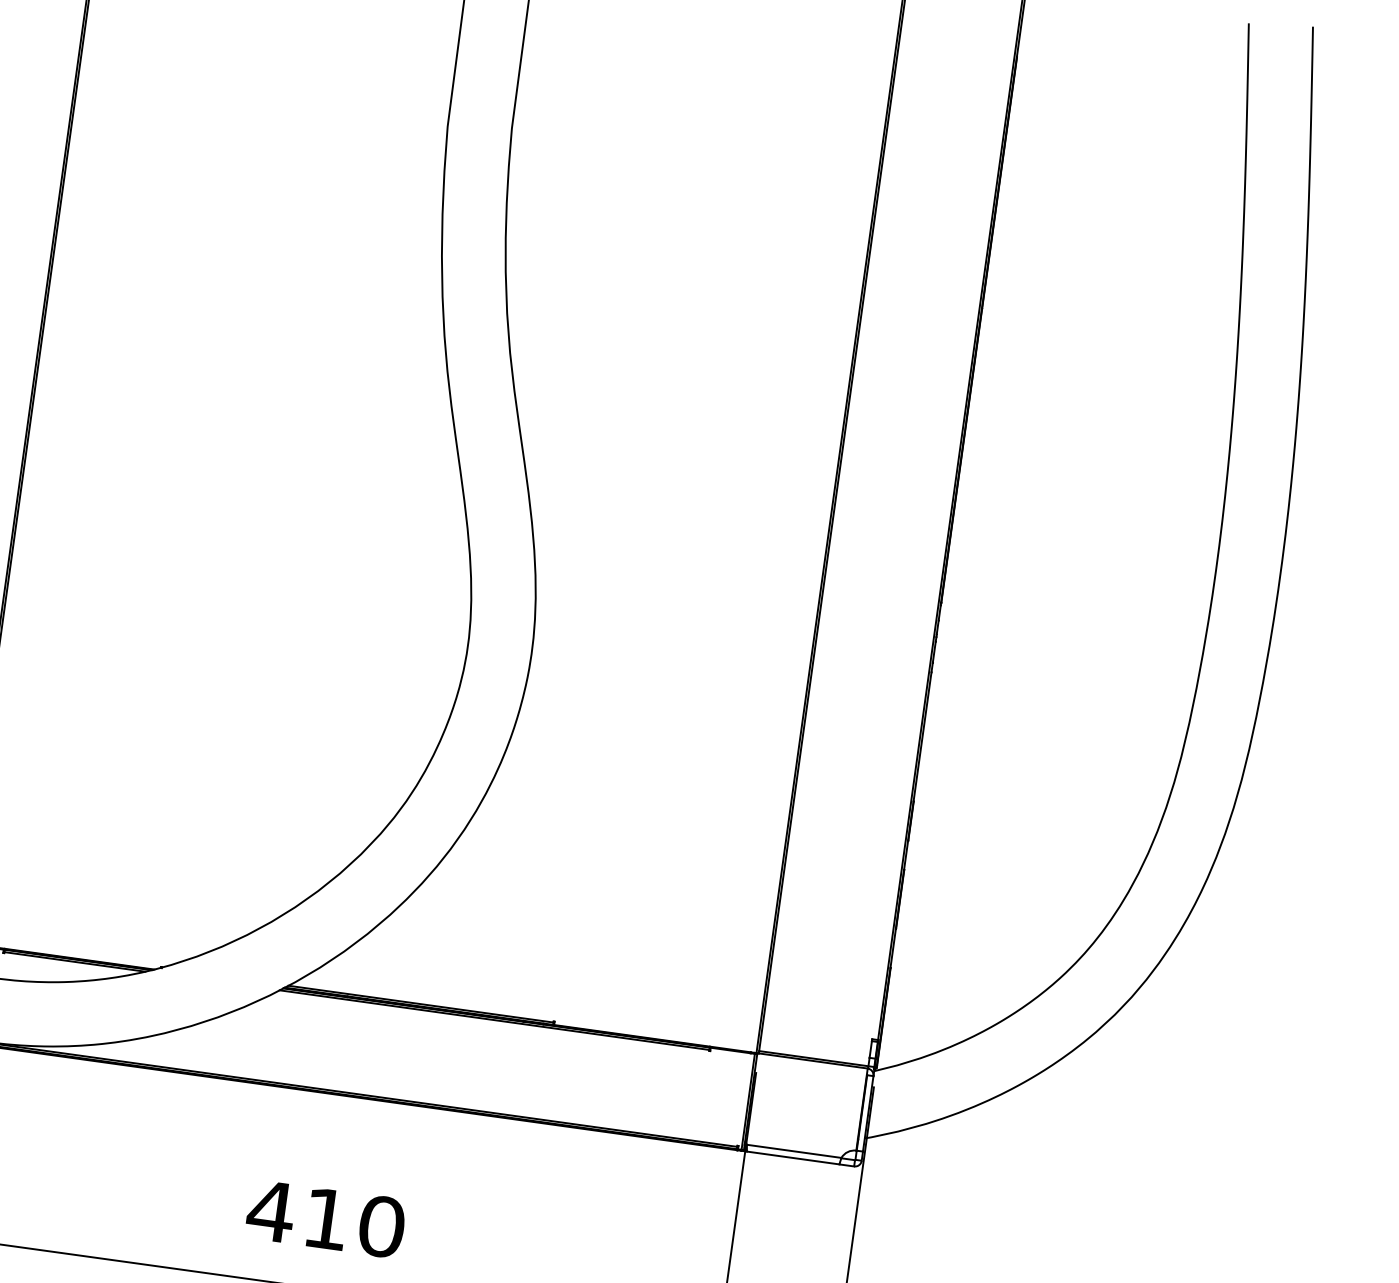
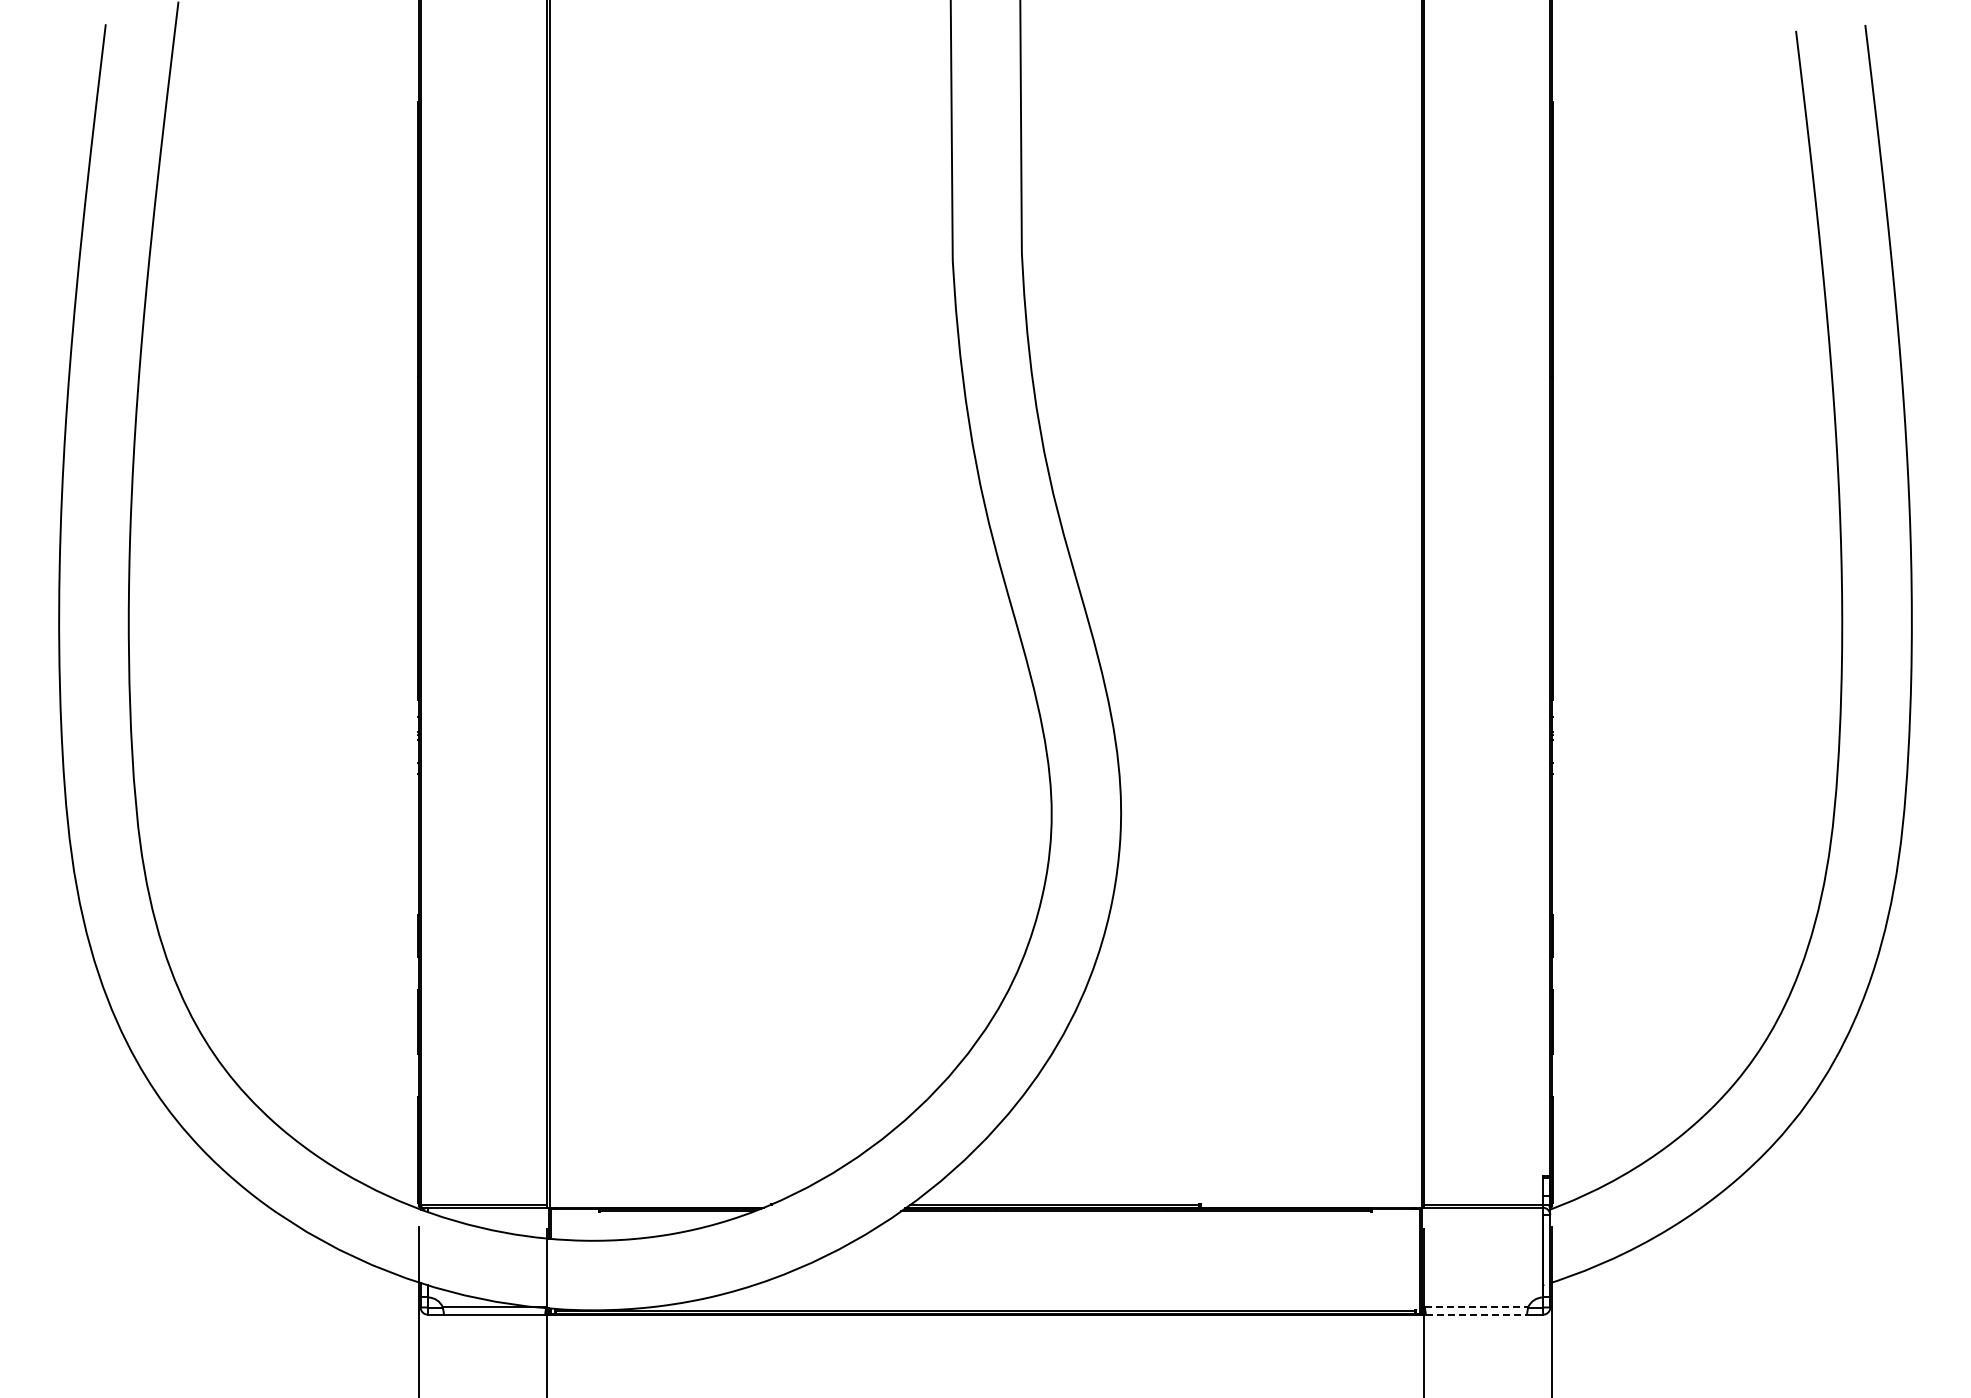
line: (794, 1151) -> (1476, 1307), solid -> dashed
line: (794, 1157) -> (1477, 1314), solid -> dashed

